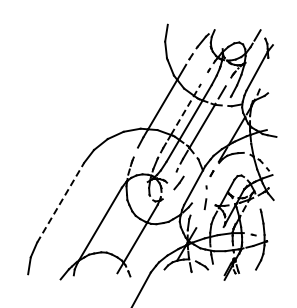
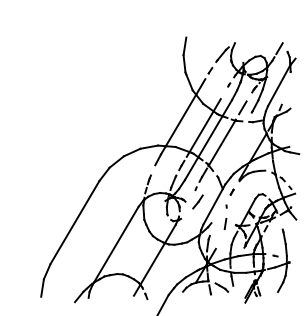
line: (185, 109) -> (204, 125), dashed -> solid
line: (60, 202) -> (74, 222), dashed -> solid

